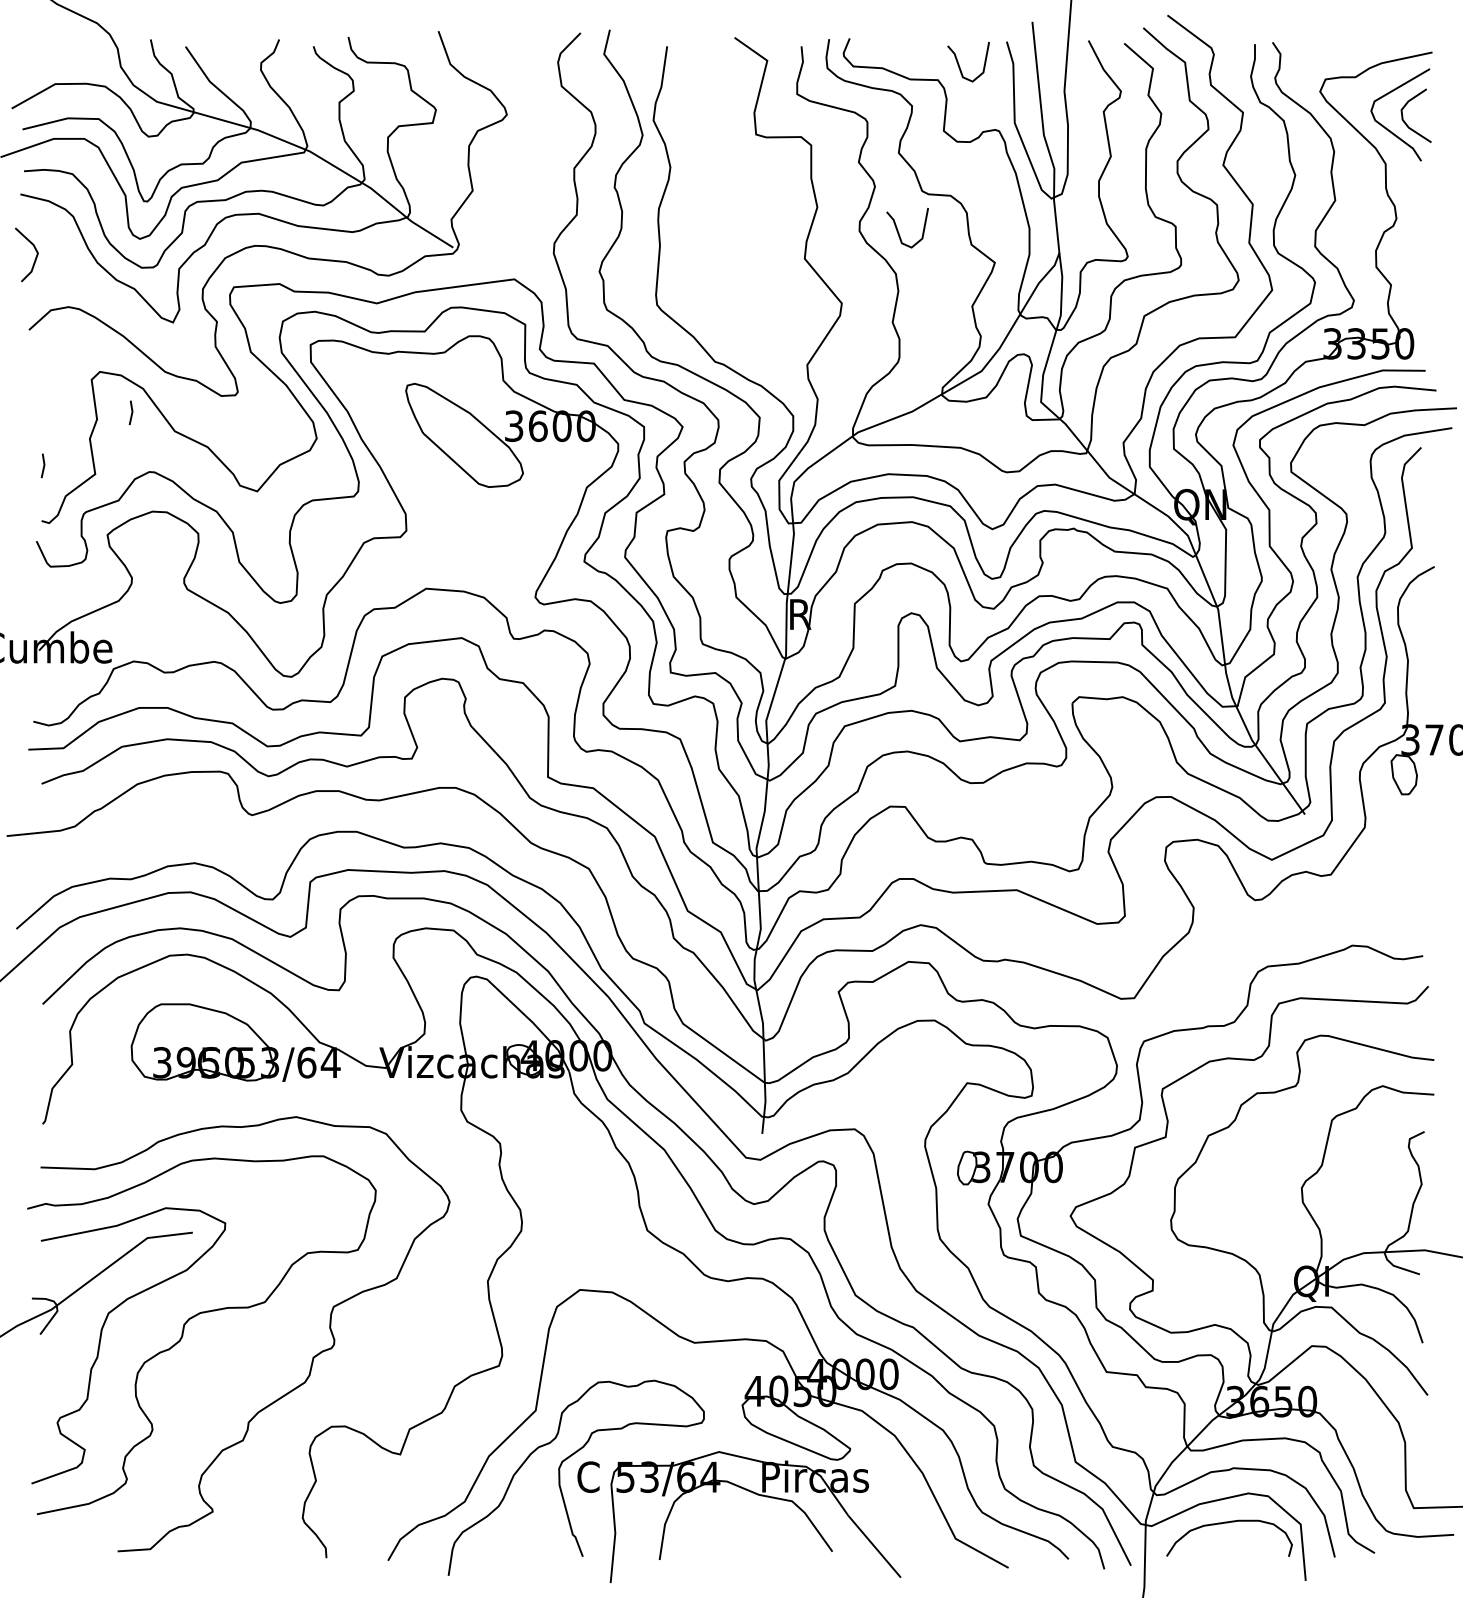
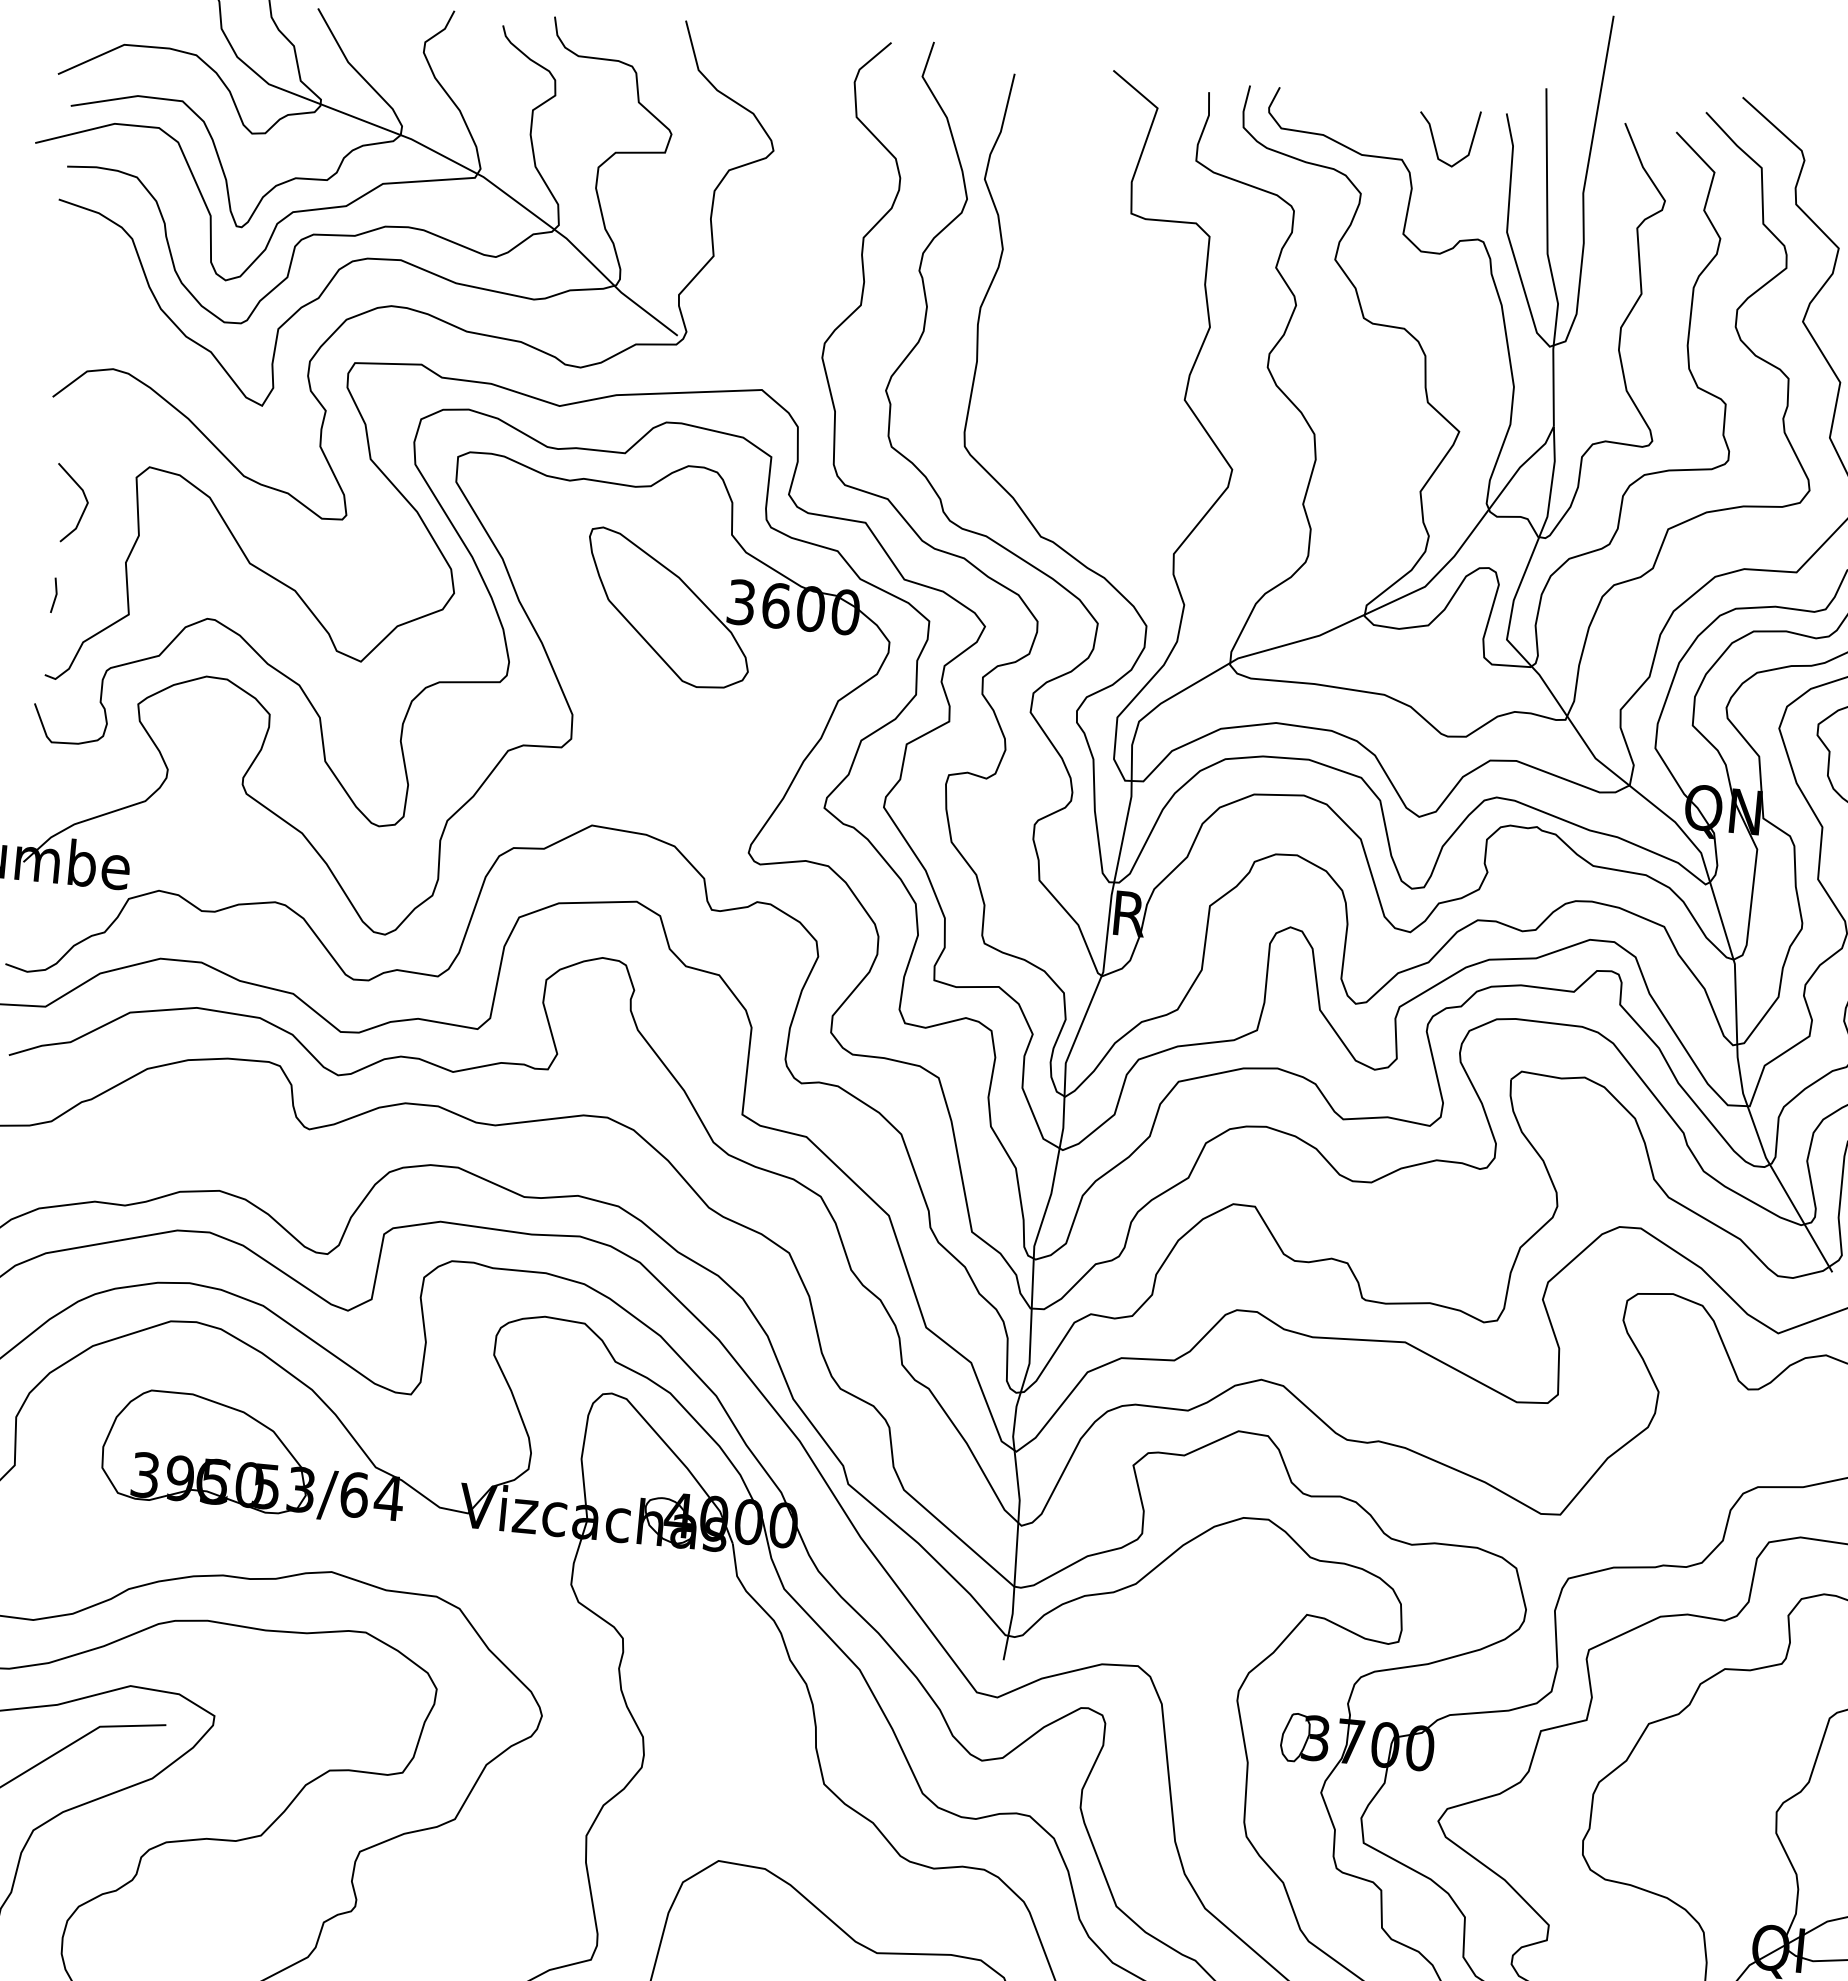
curve: (898, 230) -> (1324, 371), removed
line: (35, 256) -> (83, 507), moved
line: (131, 412) -> (189, 530), removed

